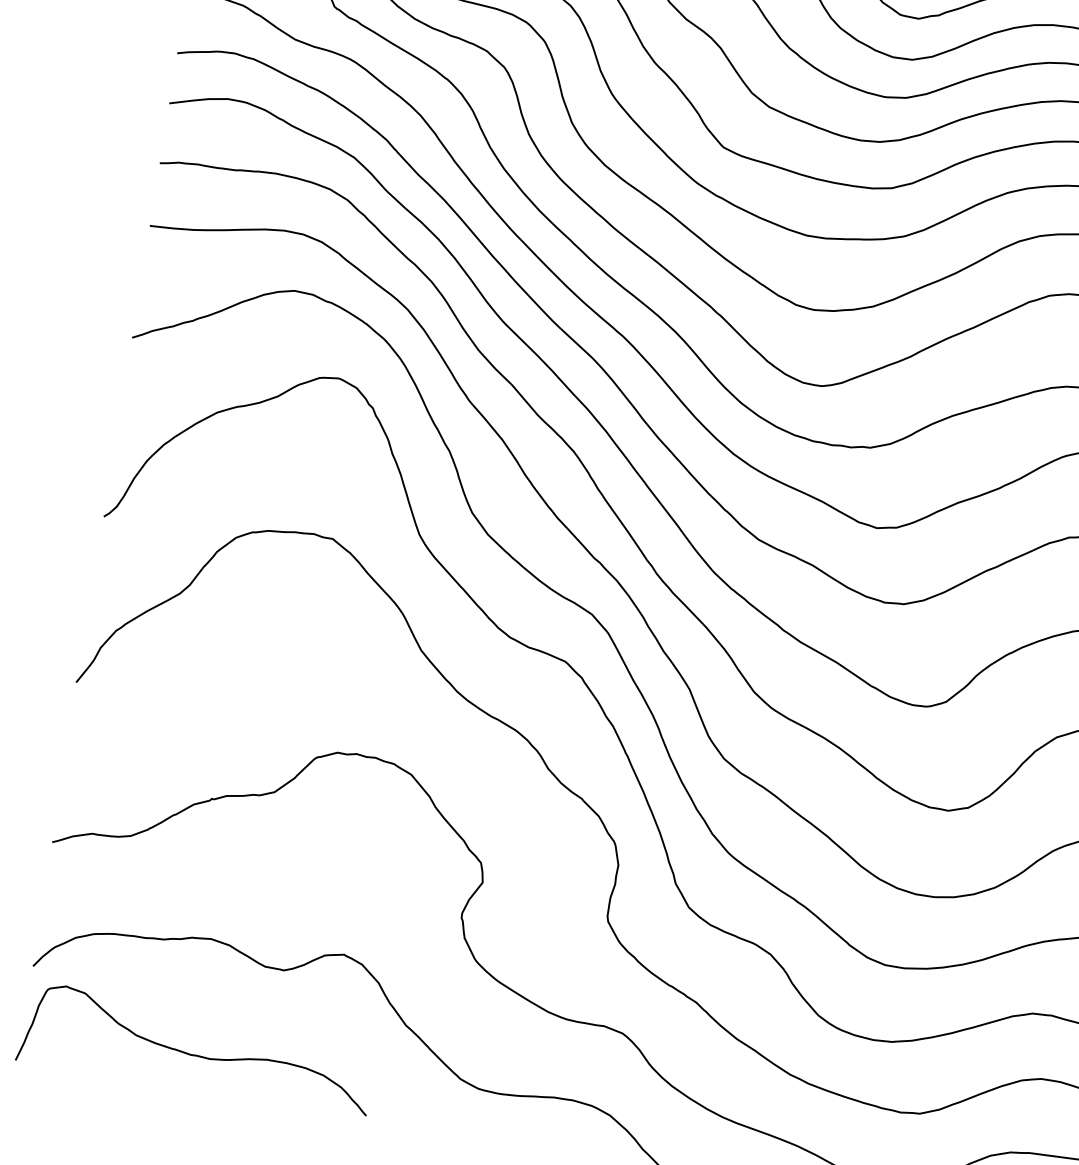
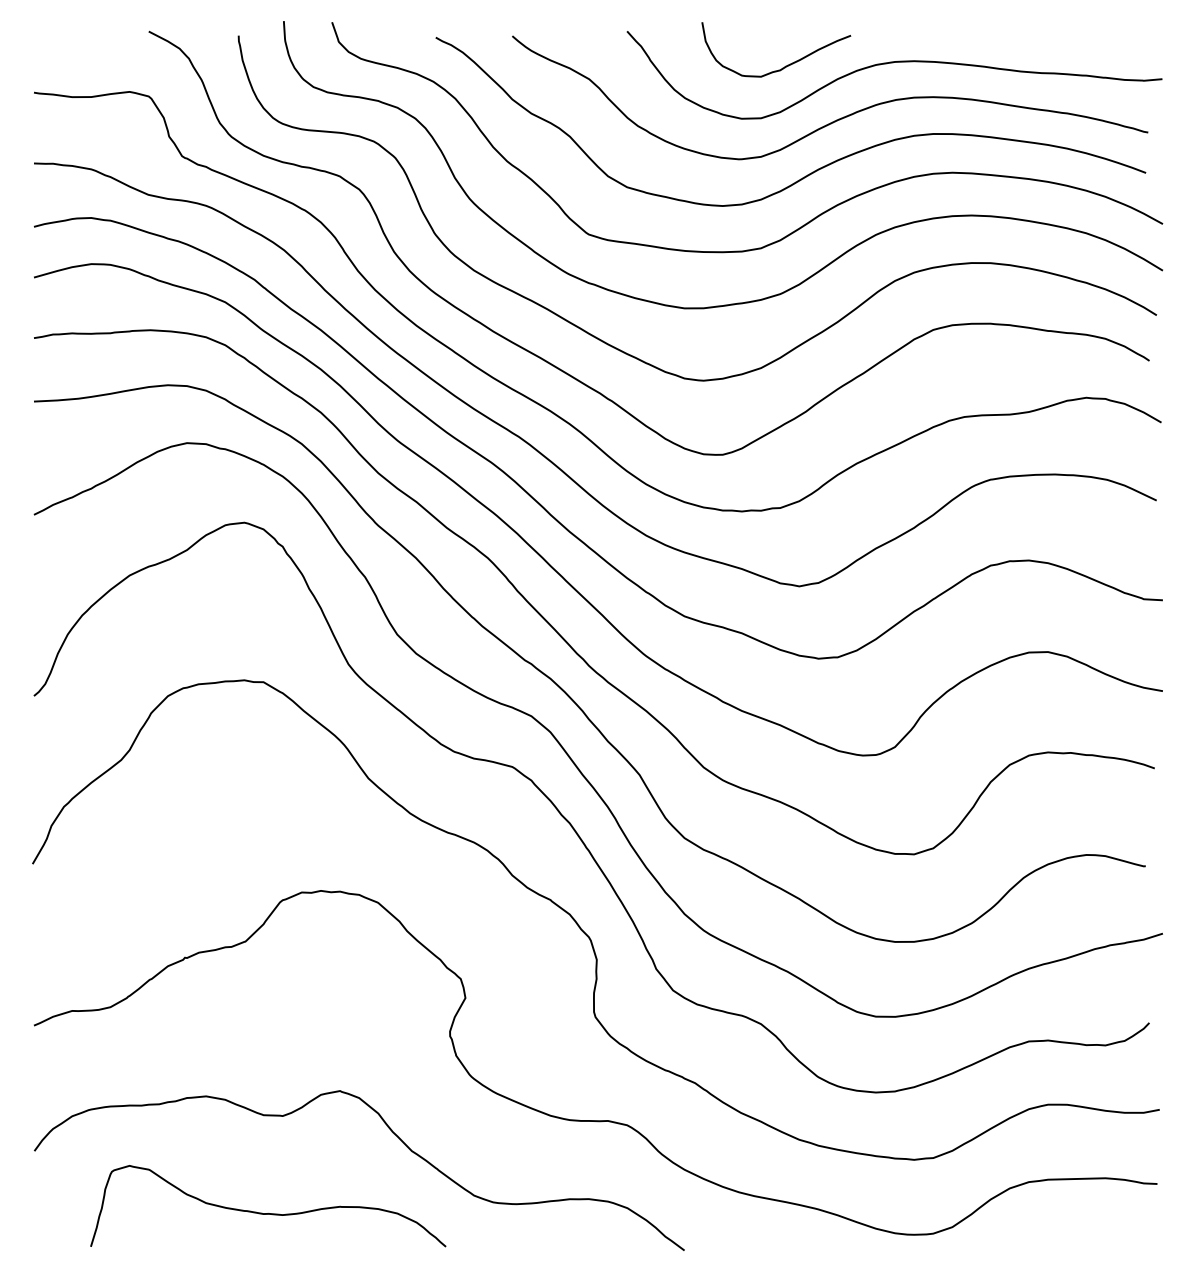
curve: (196, 1055) -> (268, 1213), moved

